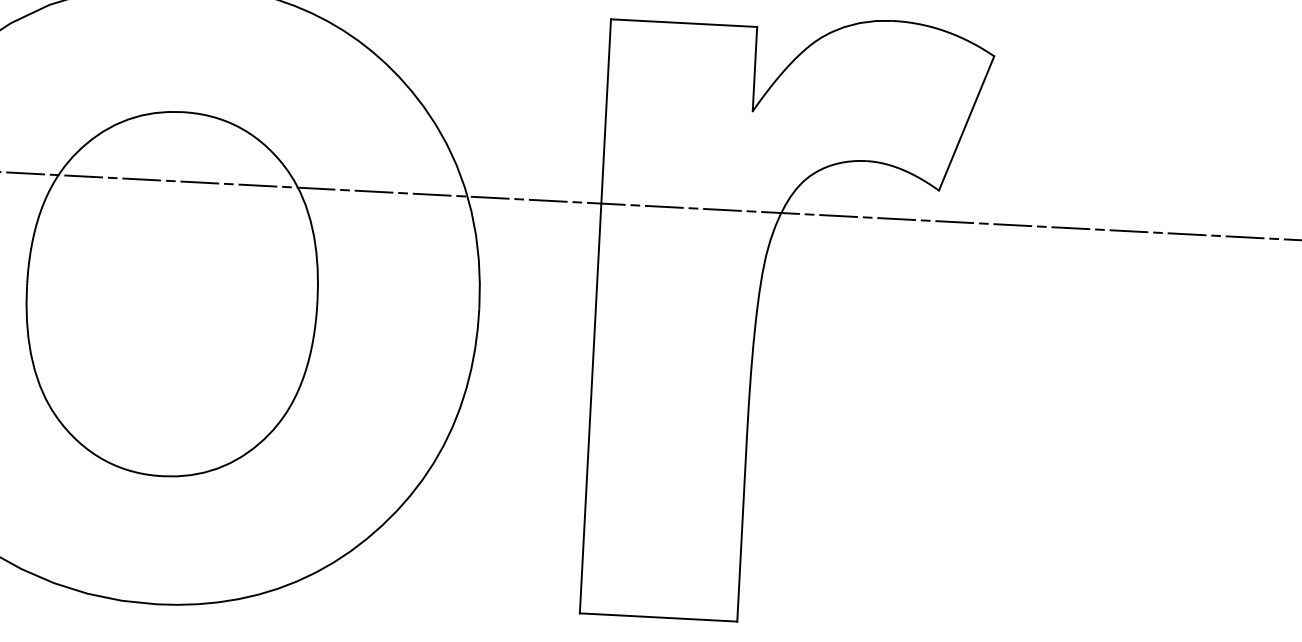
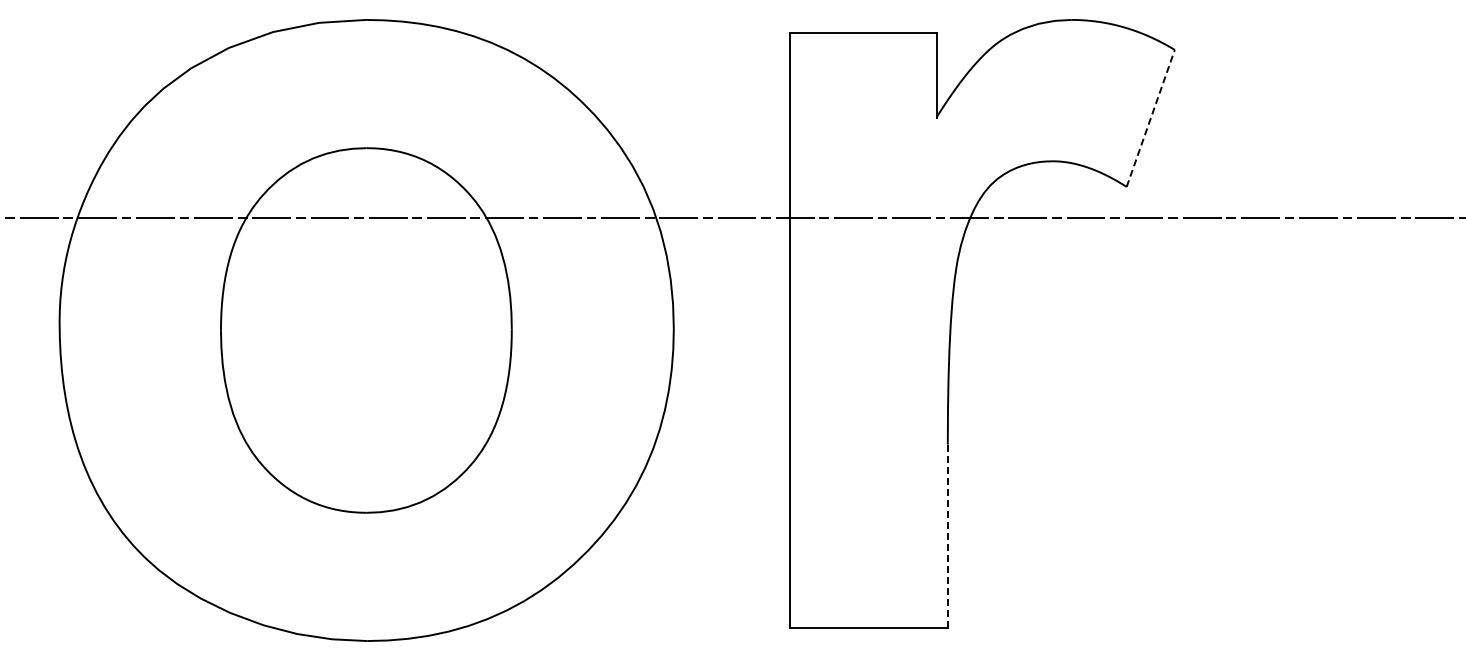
line: (966, 123) -> (1150, 118), solid -> dashed
line: (741, 530) -> (947, 536), solid -> dashed

